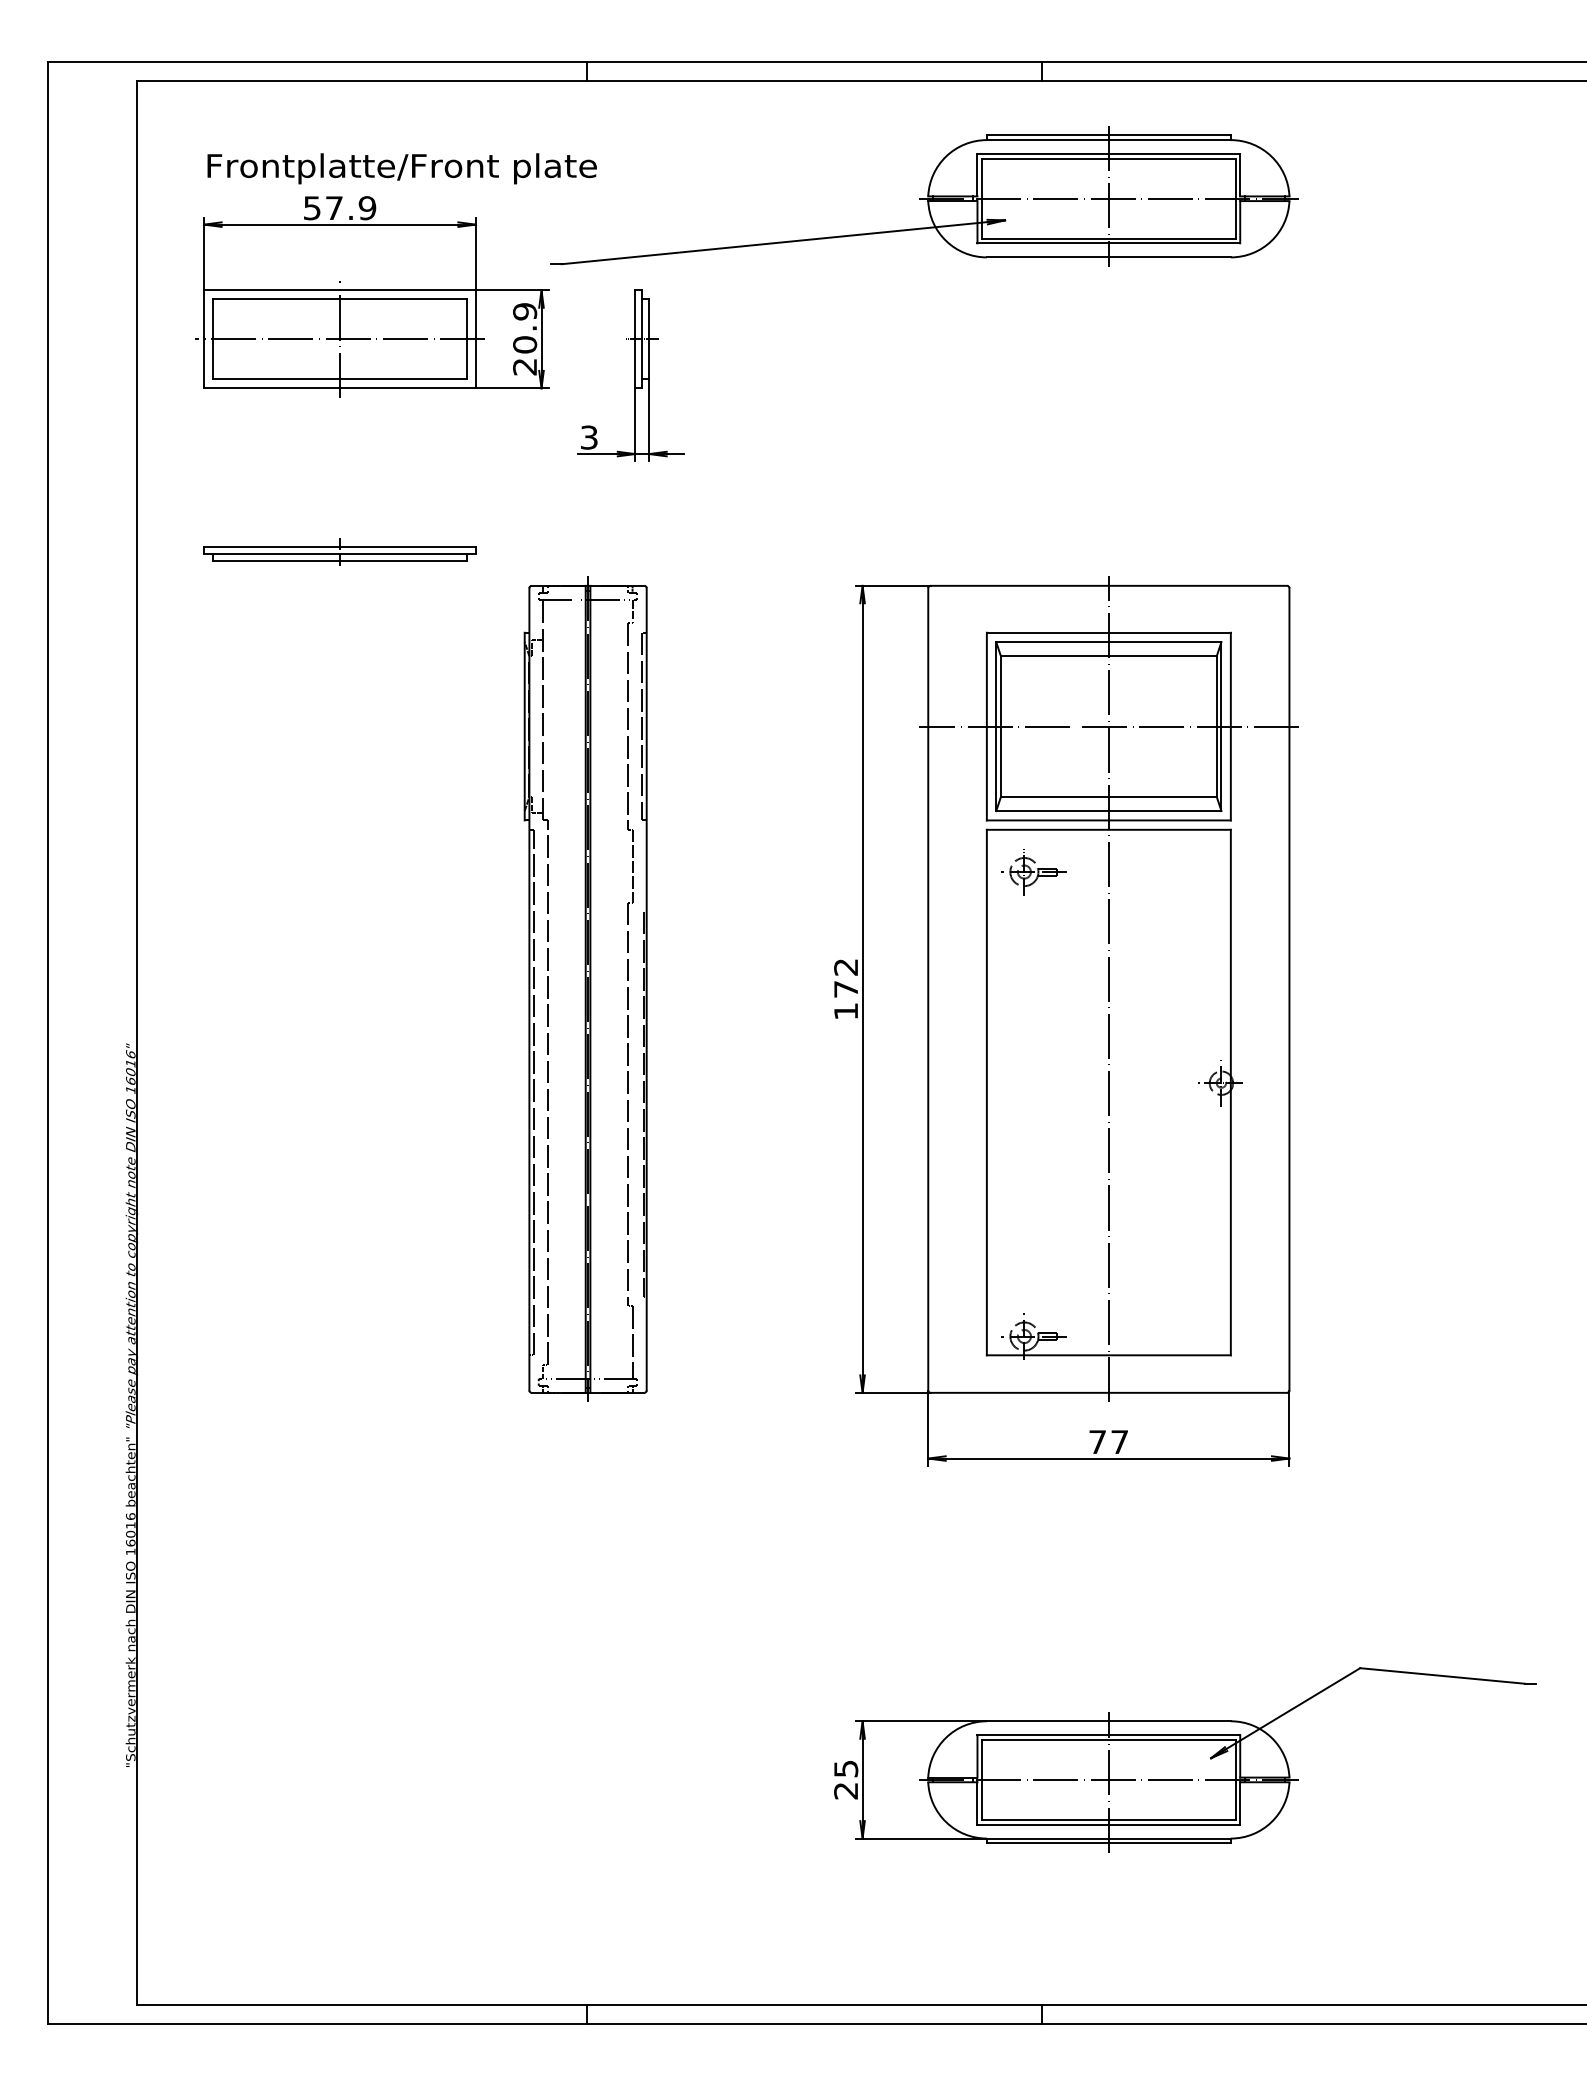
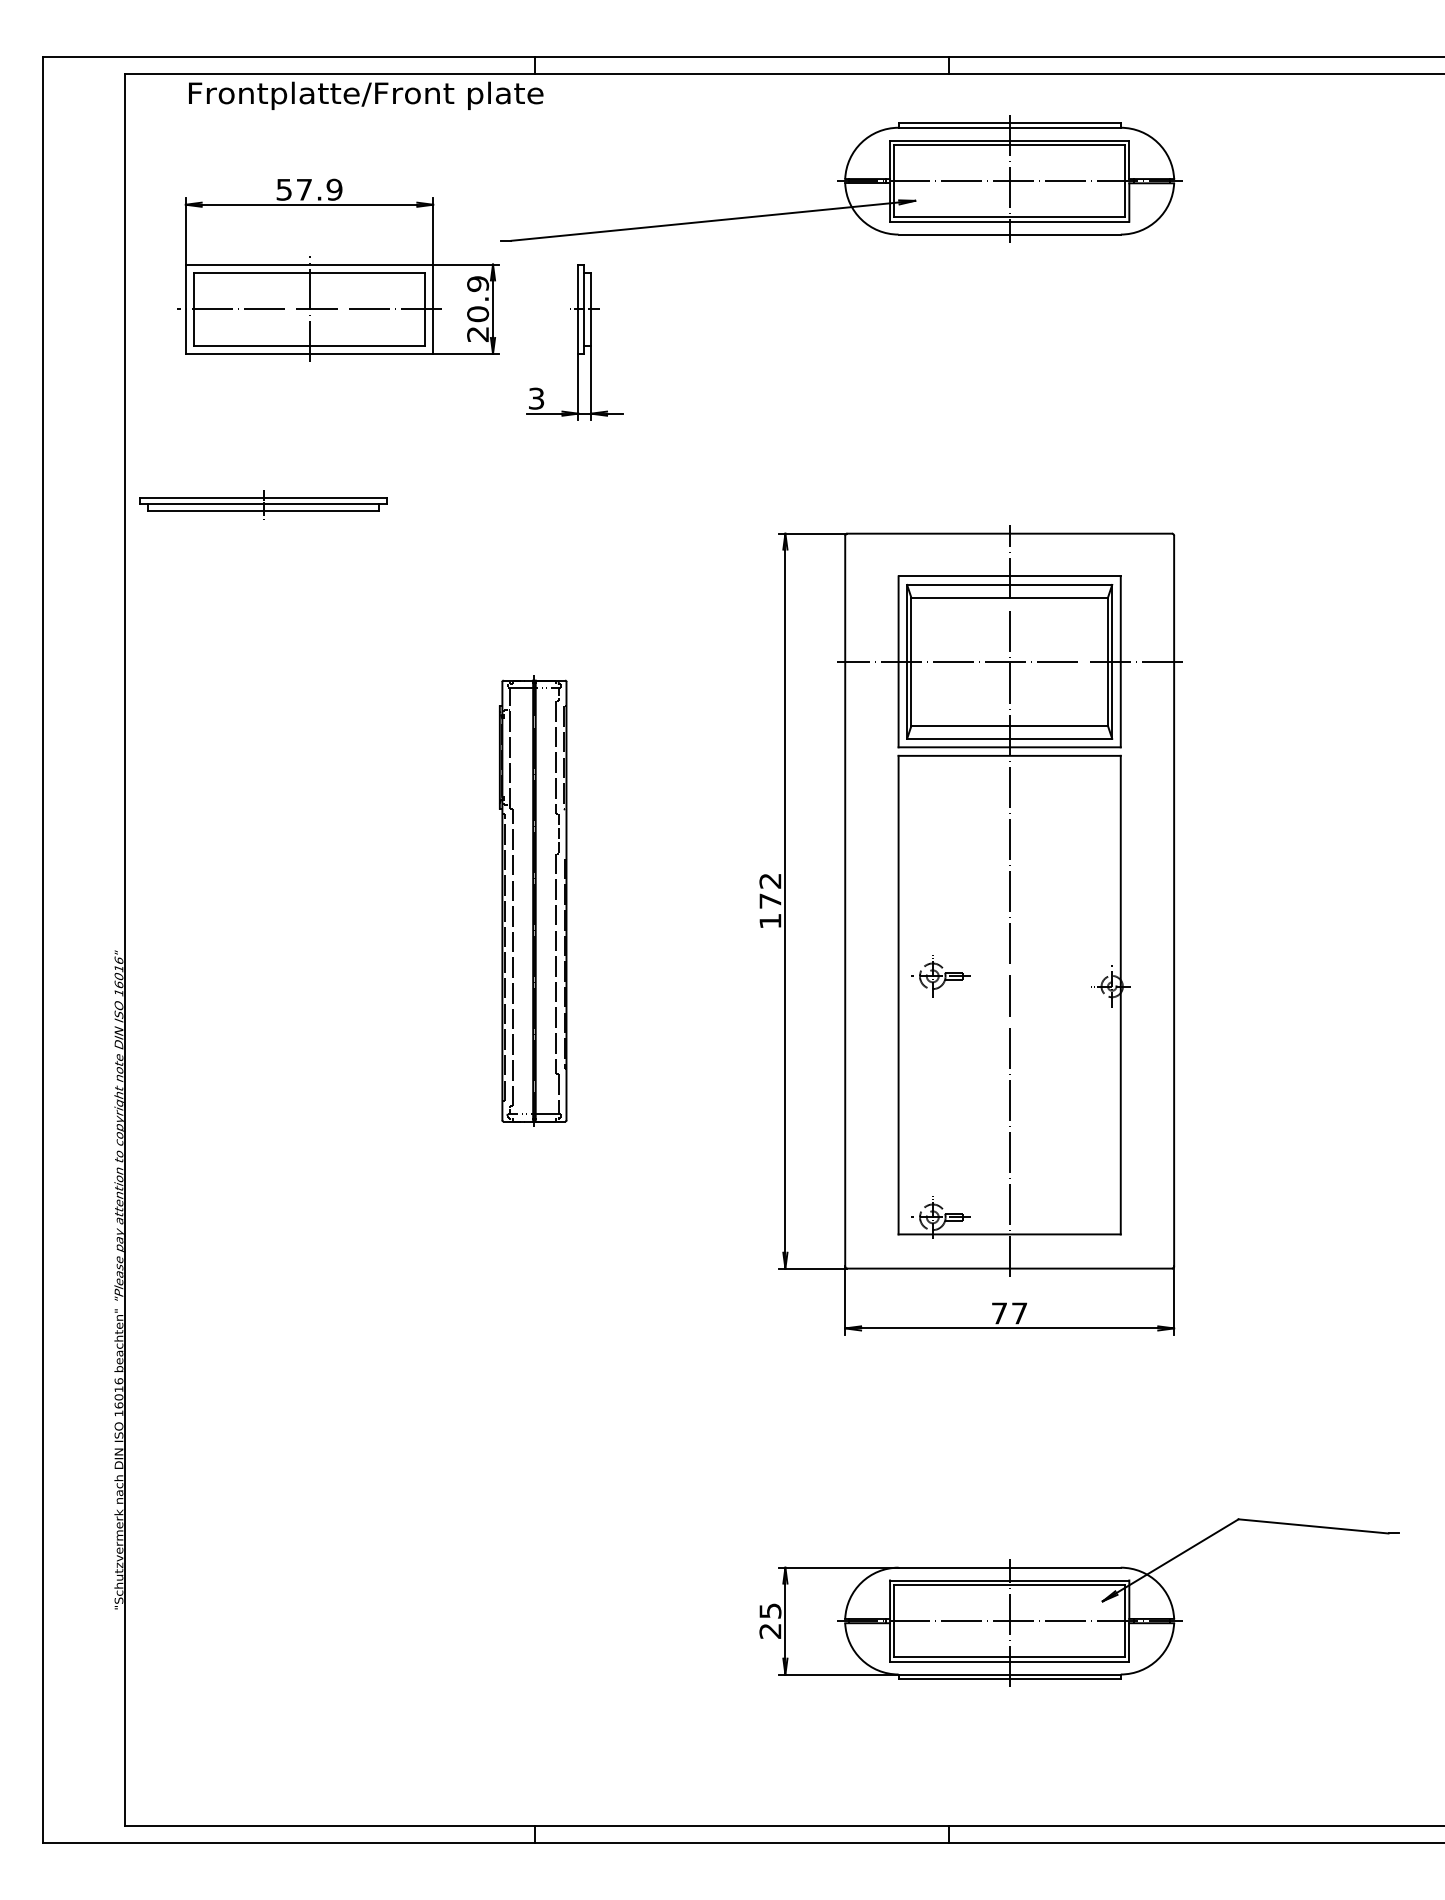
text: (402, 168) -> (366, 95), moved
part: (339, 553) -> (263, 504), moved
part: (1032, 872) -> (940, 976), moved
part: (584, 988) -> (532, 900), size x0.6

